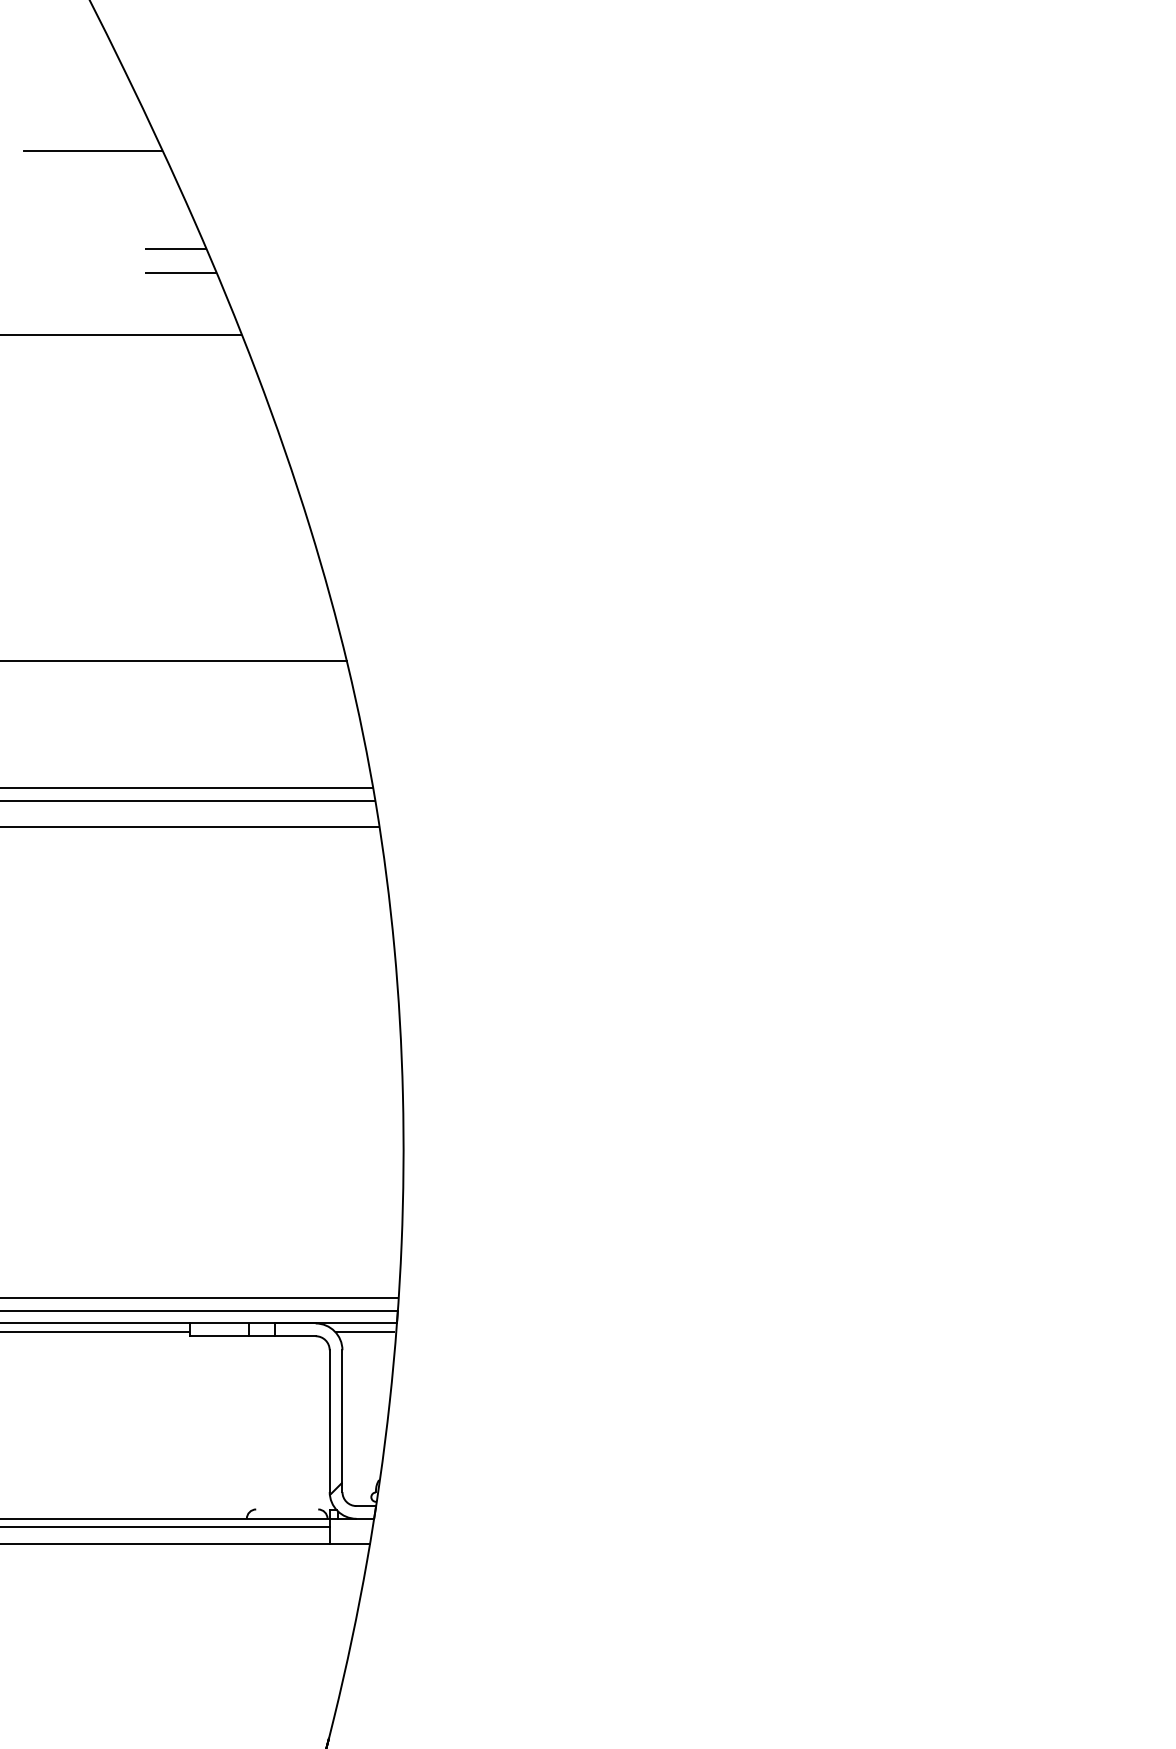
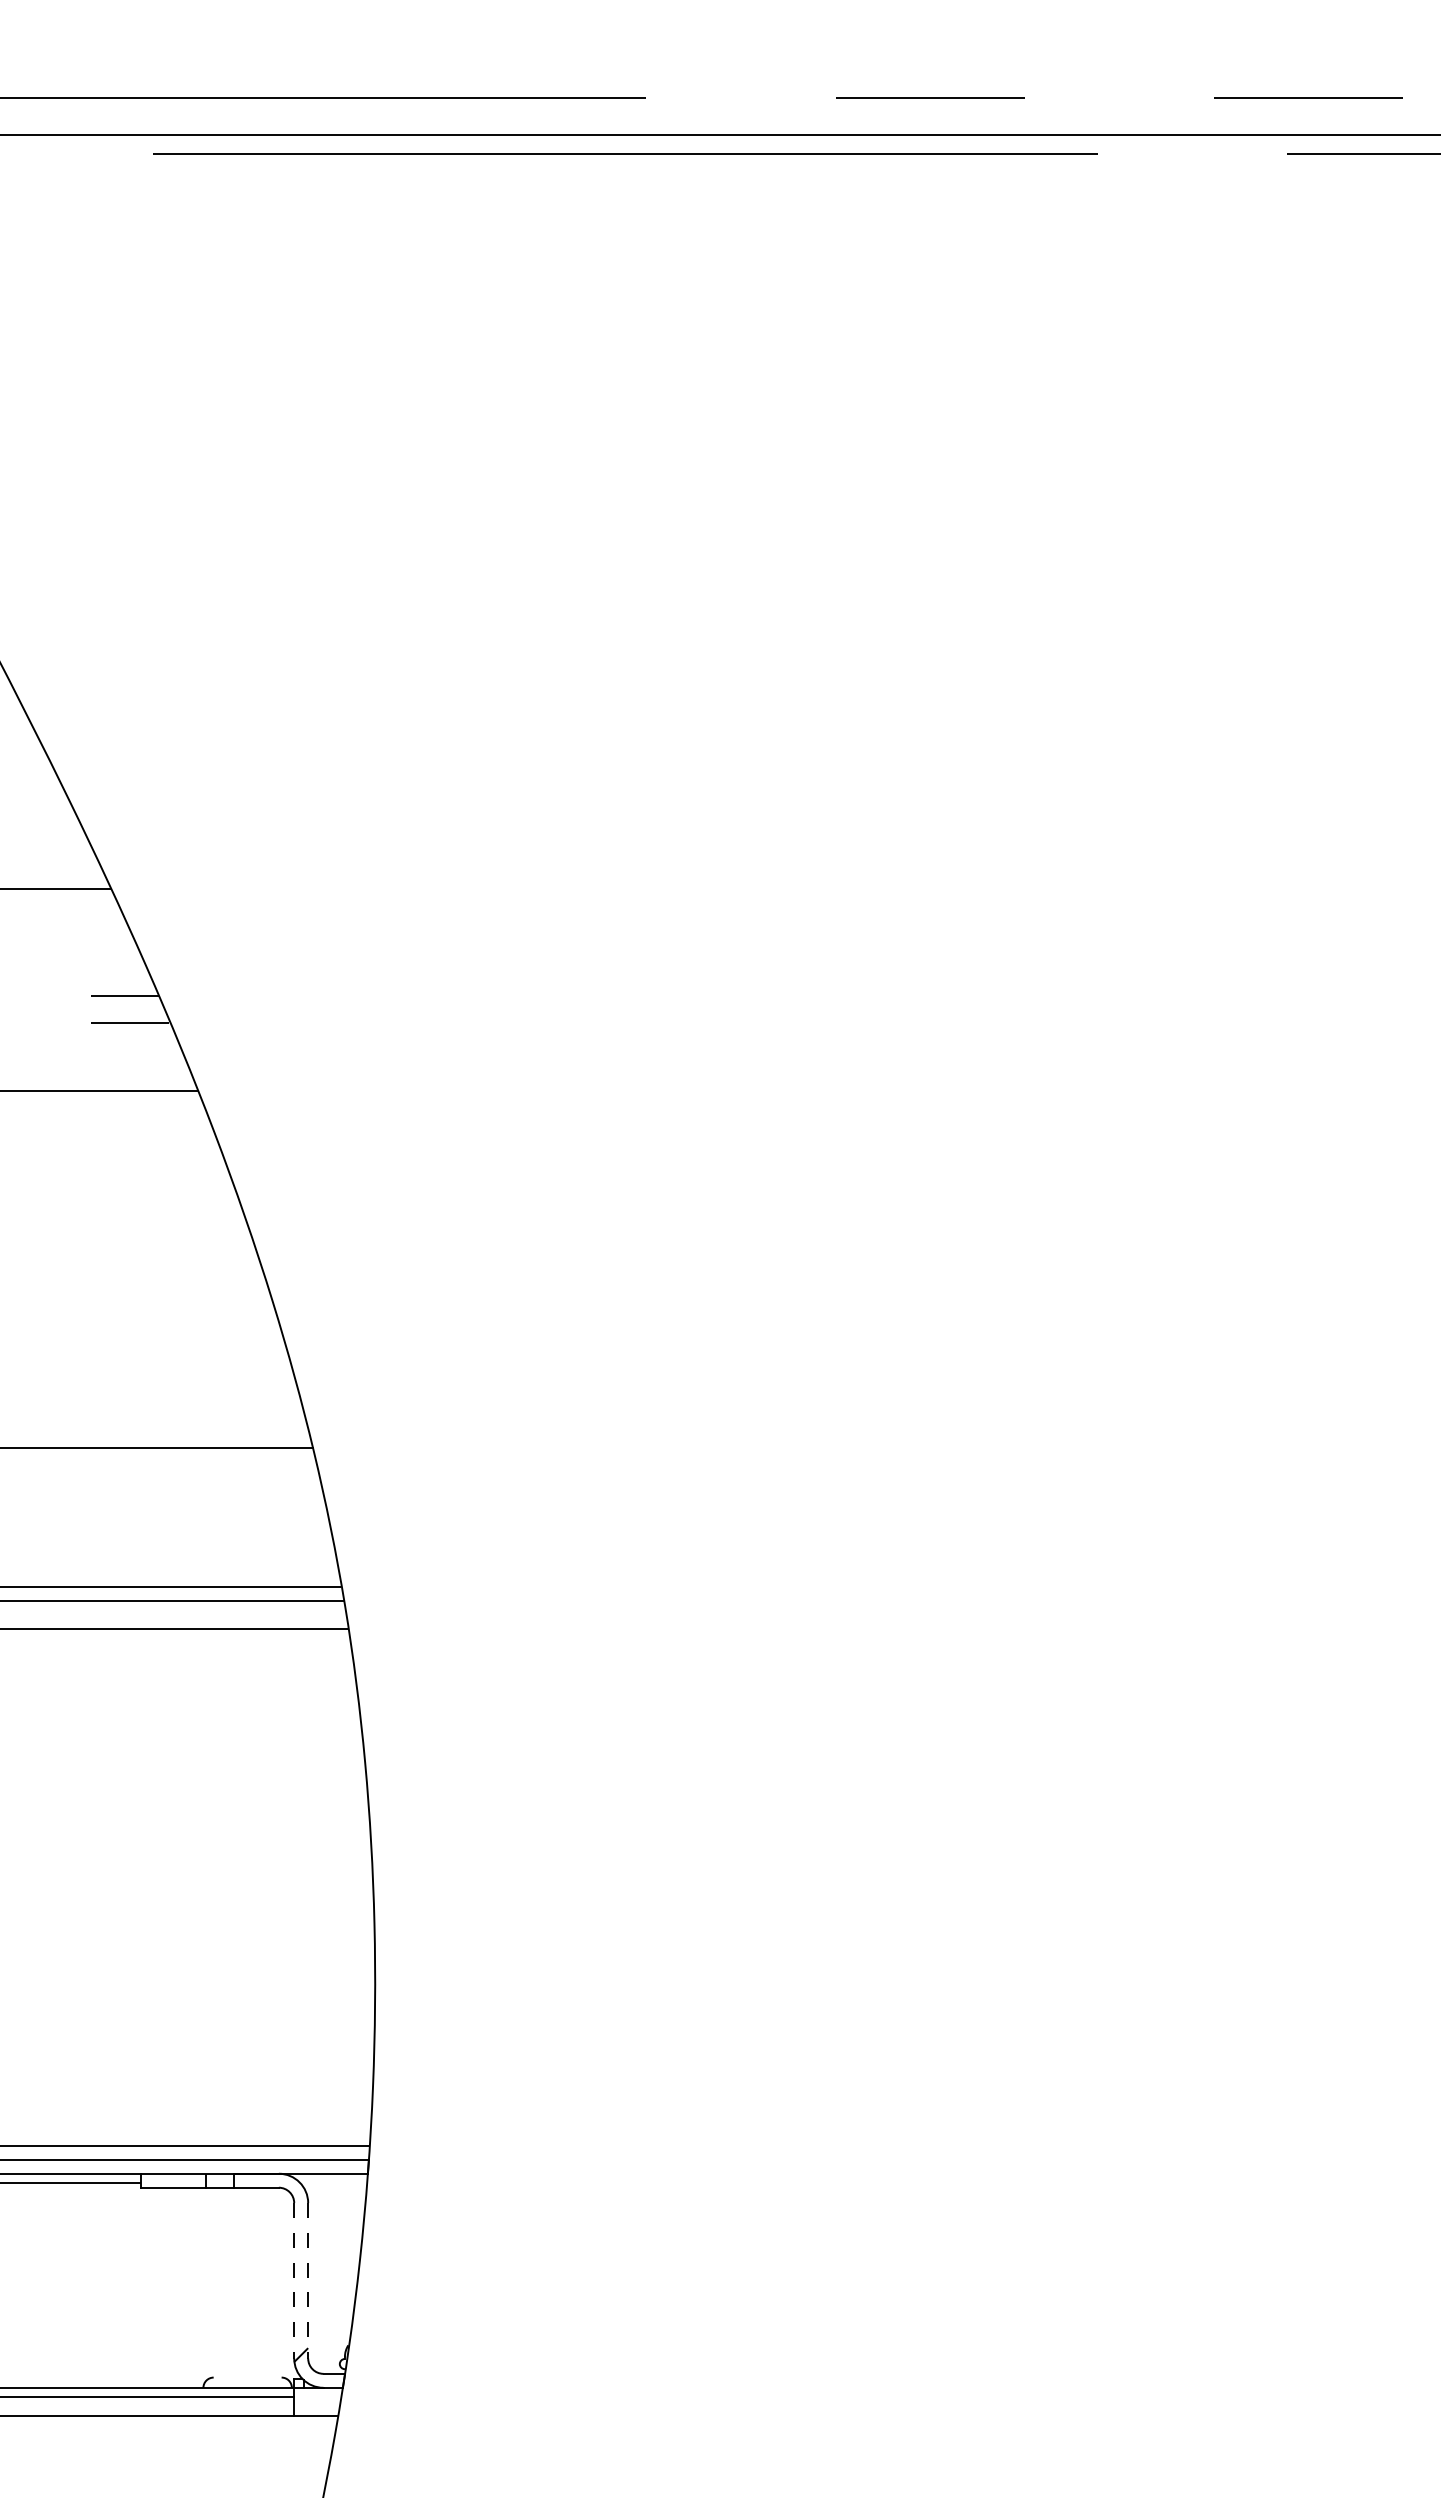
line: (364, 1332) -> (332, 2183), removed
line: (329, 1420) -> (294, 2280), solid -> dashed
line: (342, 1420) -> (308, 2280), solid -> dashed

